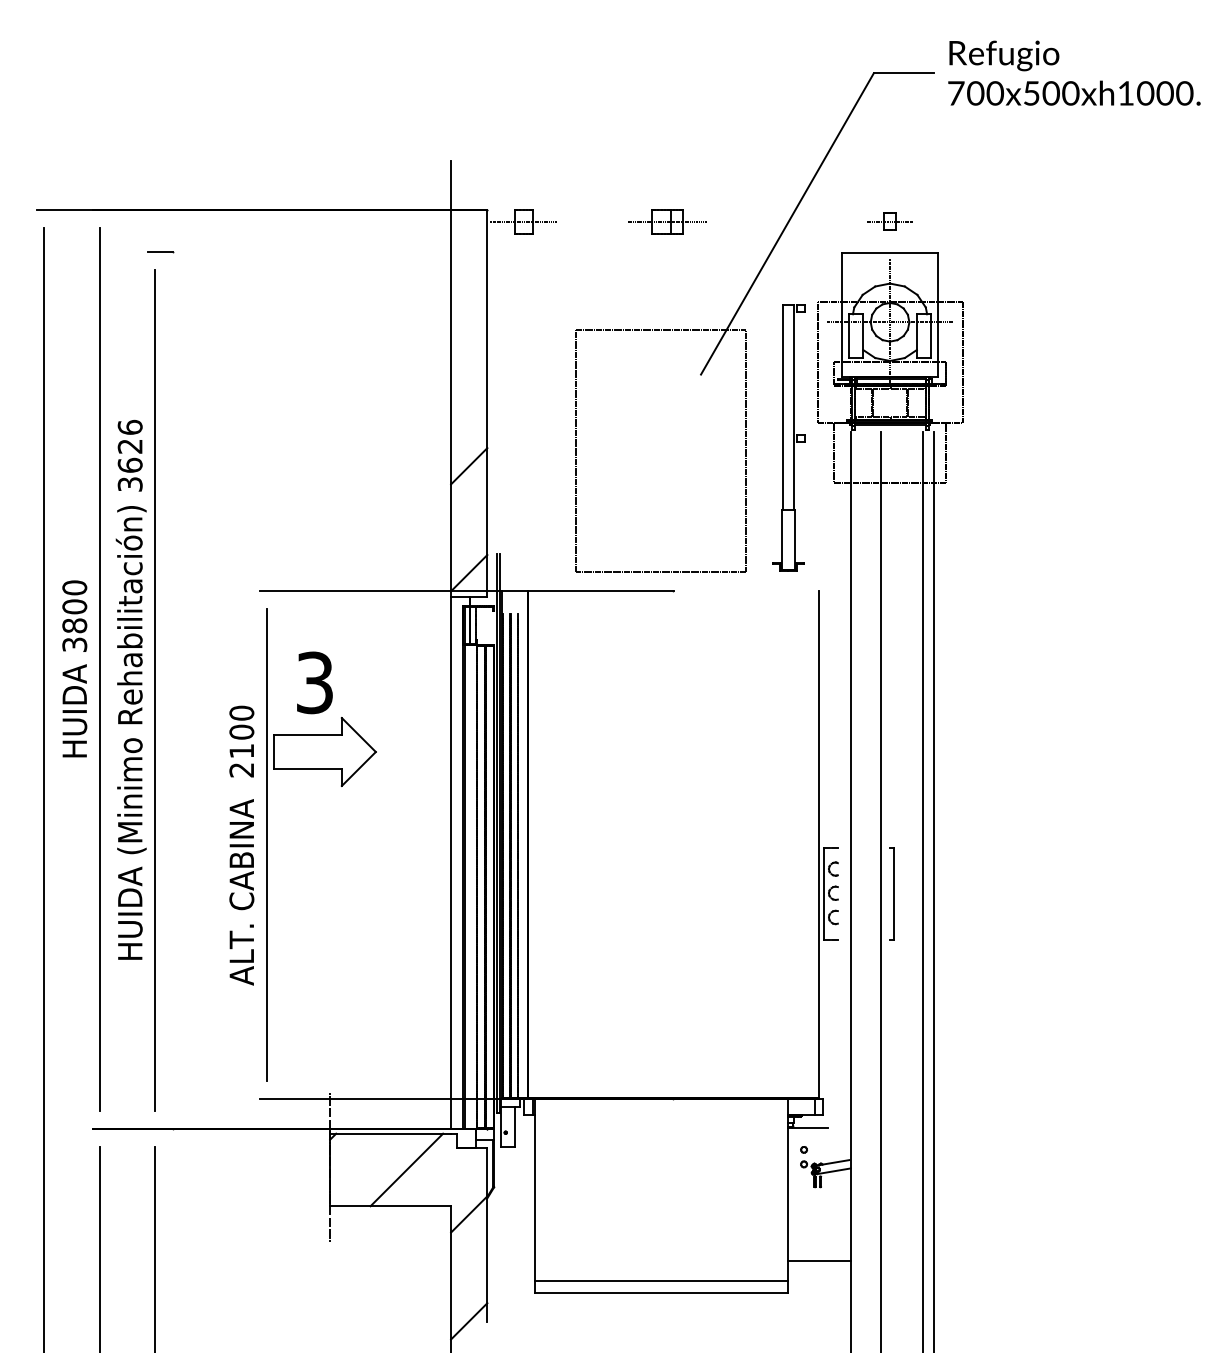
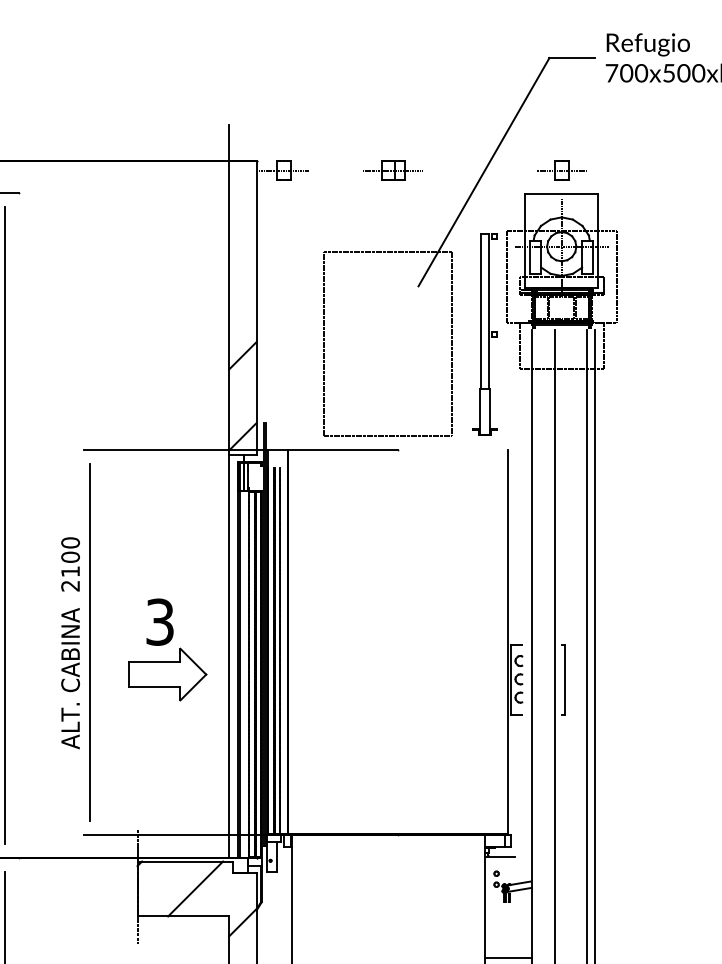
part: (889, 221) -> (561, 170), size x1.43
part: (322, 712) -> (165, 644), moved

